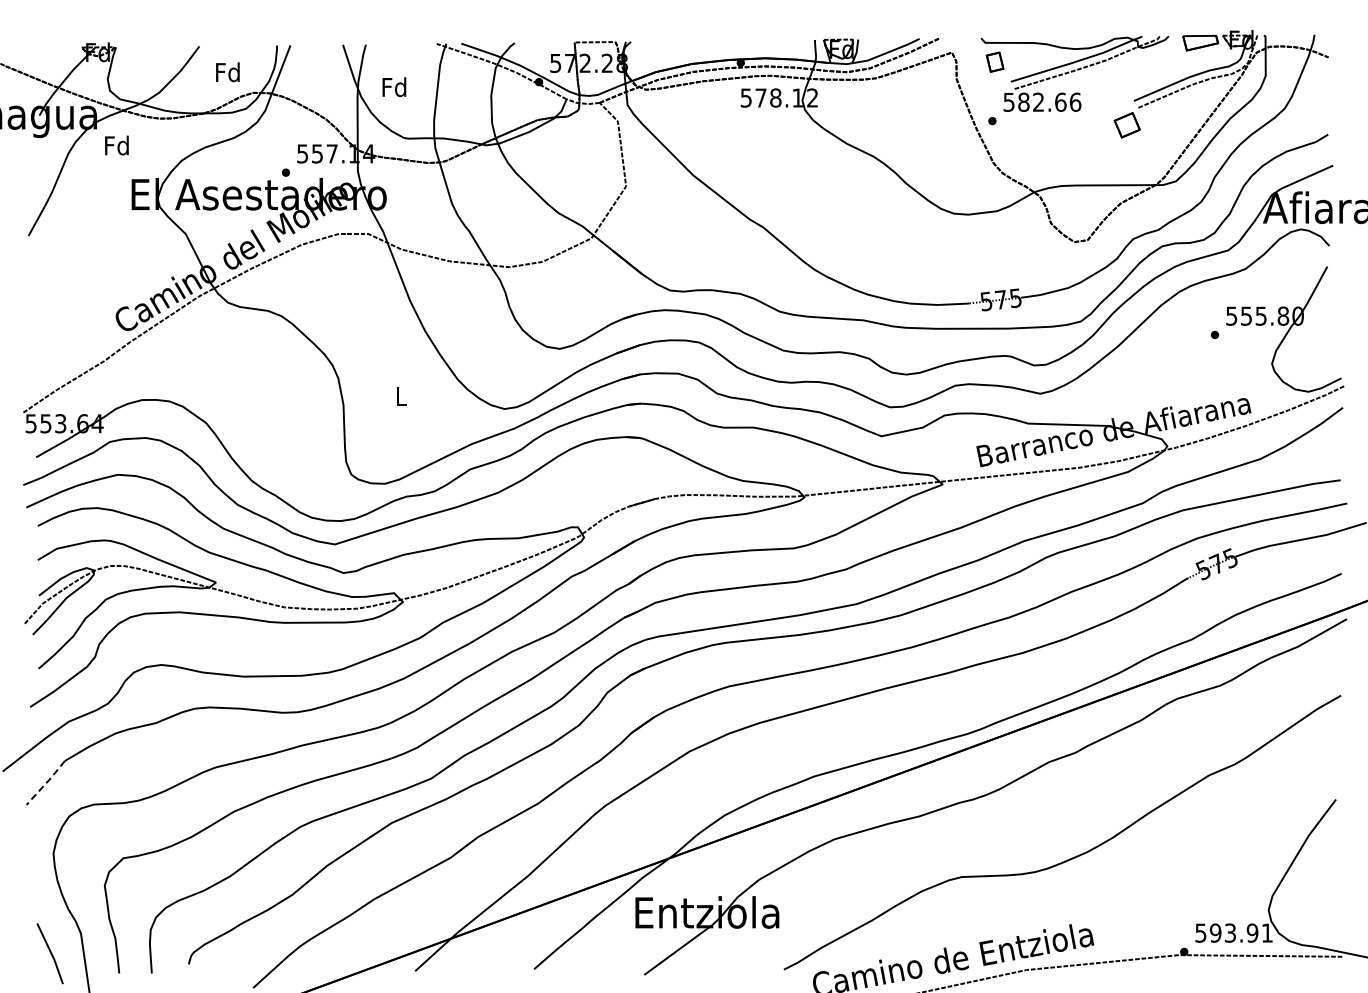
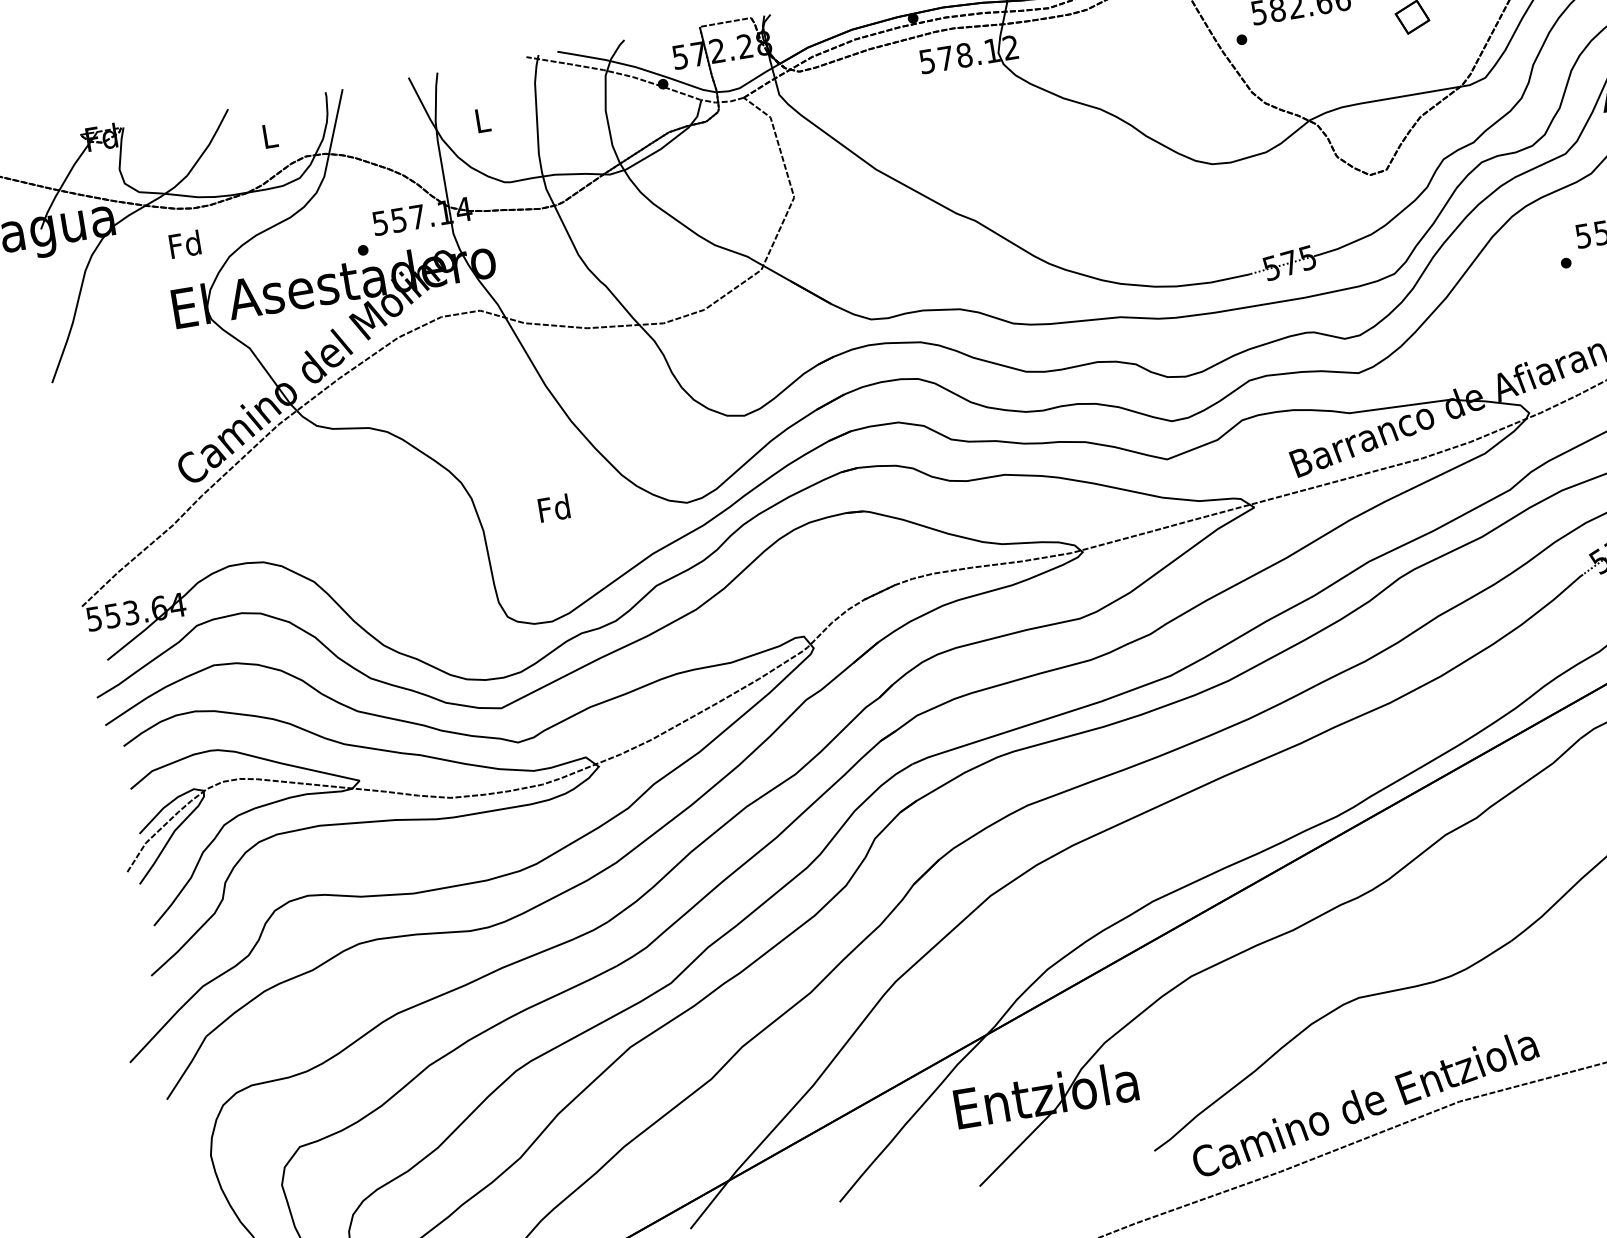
text: (227, 72) -> (268, 136), Fd -> L
text: (394, 87) -> (482, 120), Fd -> L
text: (116, 145) -> (184, 244), moved
text: (400, 396) -> (553, 508), L -> Fd
line: (46, 782) -> (187, 1067), dashed -> solid

